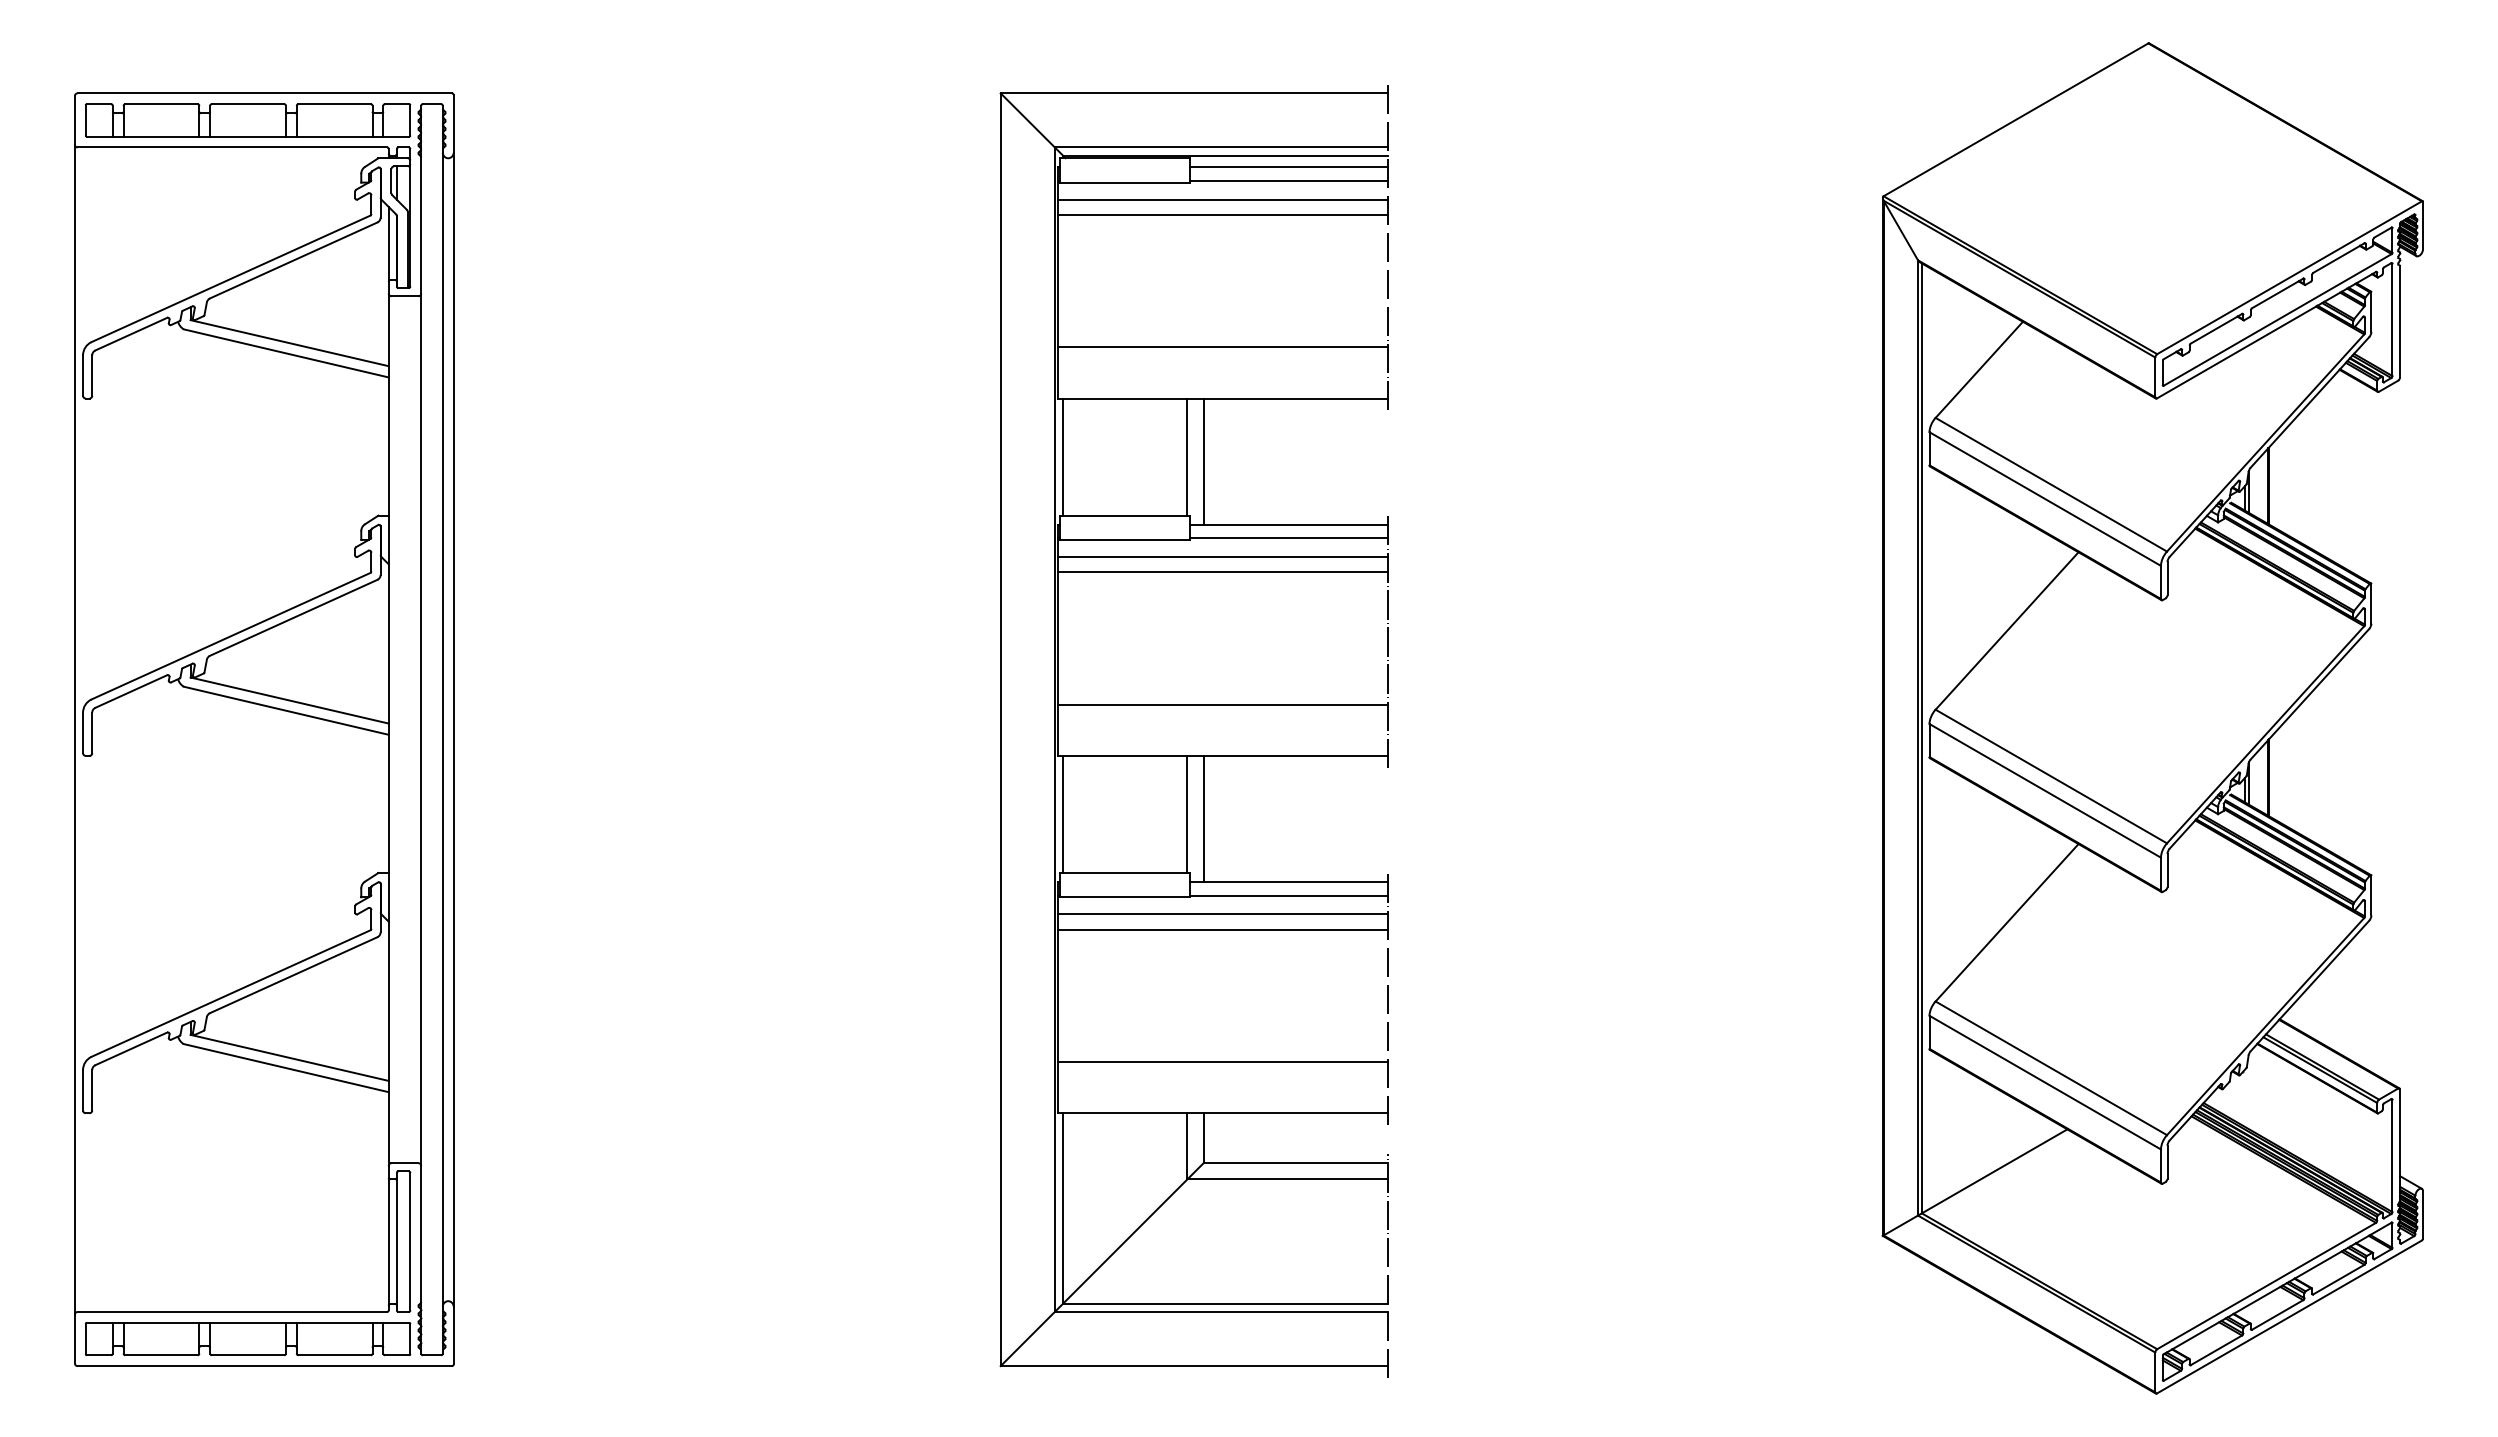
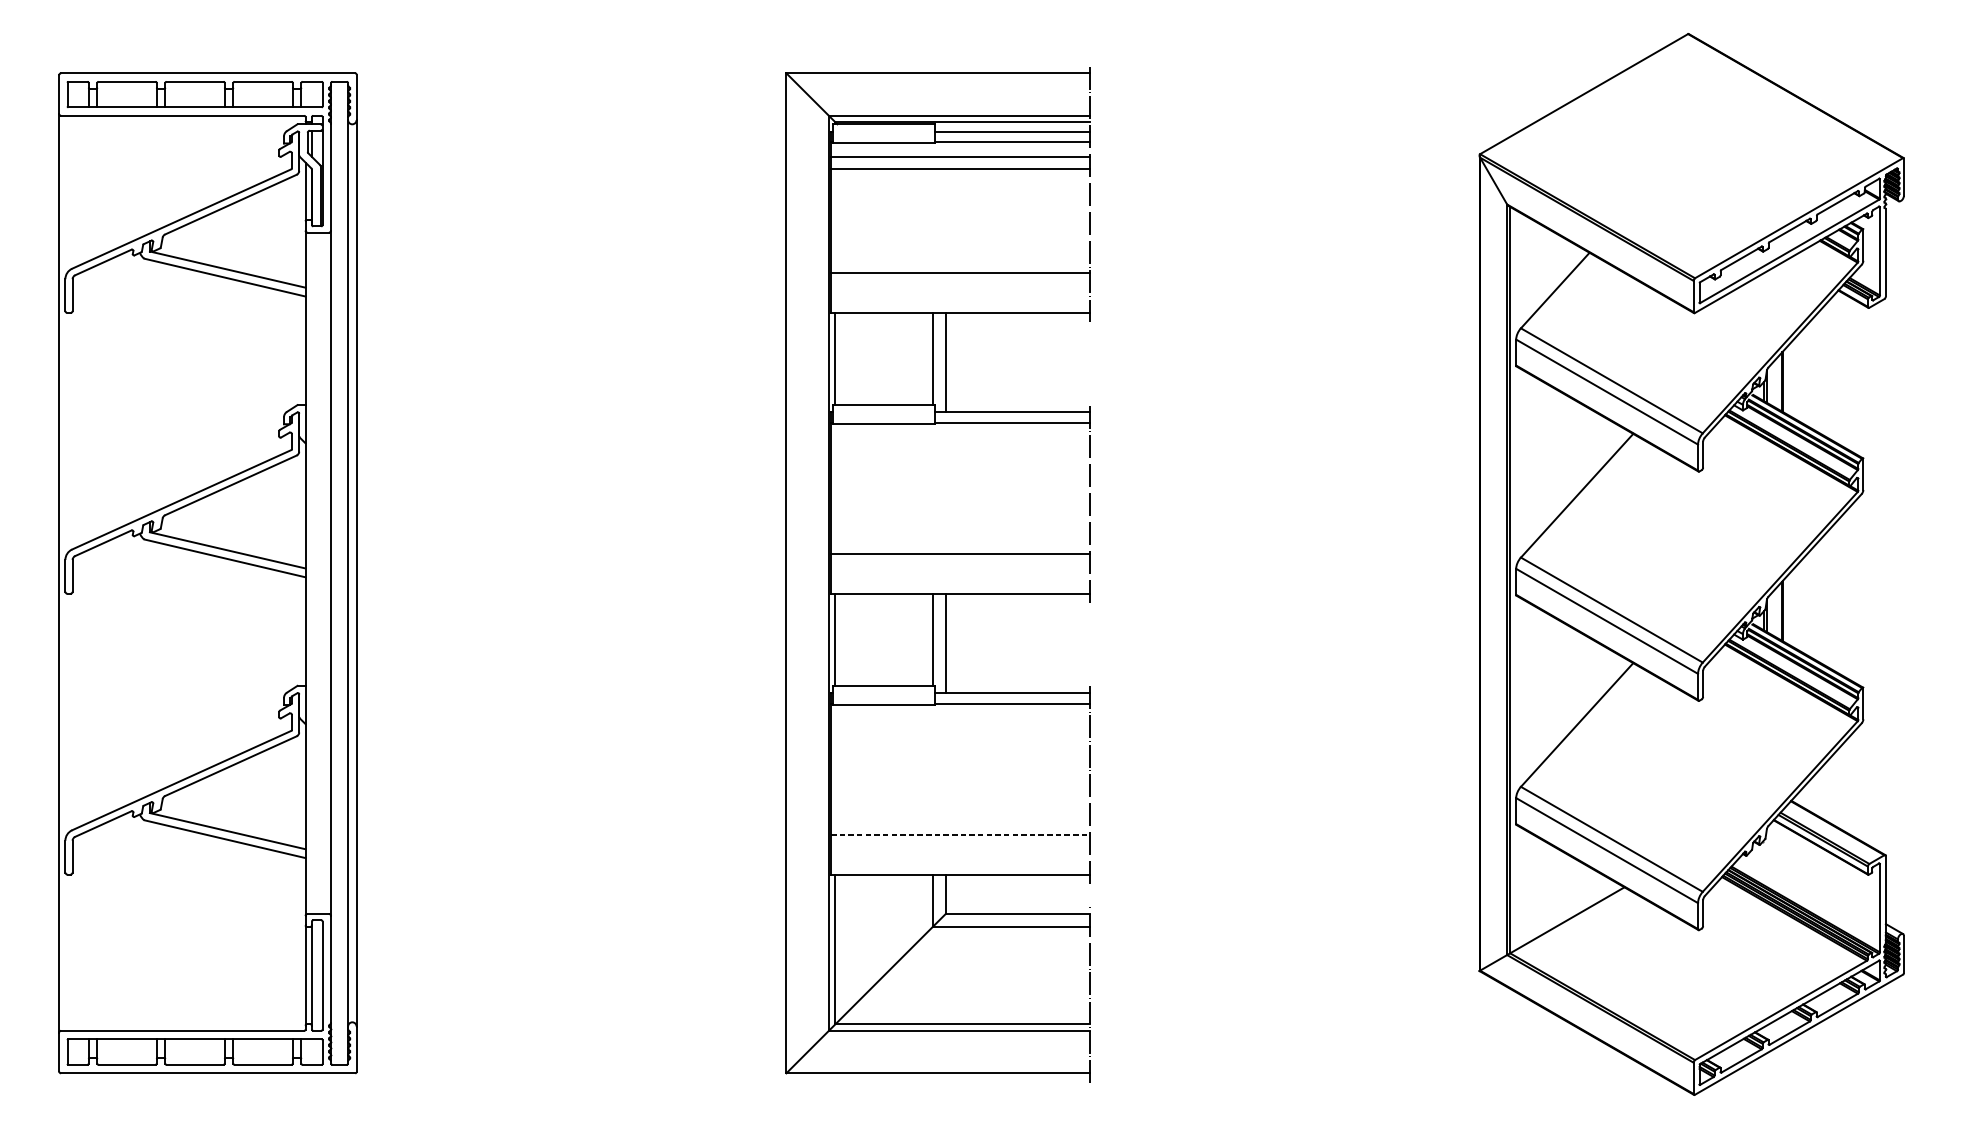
line: (1222, 557) -> (960, 438), removed
line: (1222, 572) -> (960, 449), removed
line: (1222, 914) -> (960, 718), removed
line: (1222, 929) -> (960, 730), removed
line: (1223, 1062) -> (961, 834), solid -> dashed

